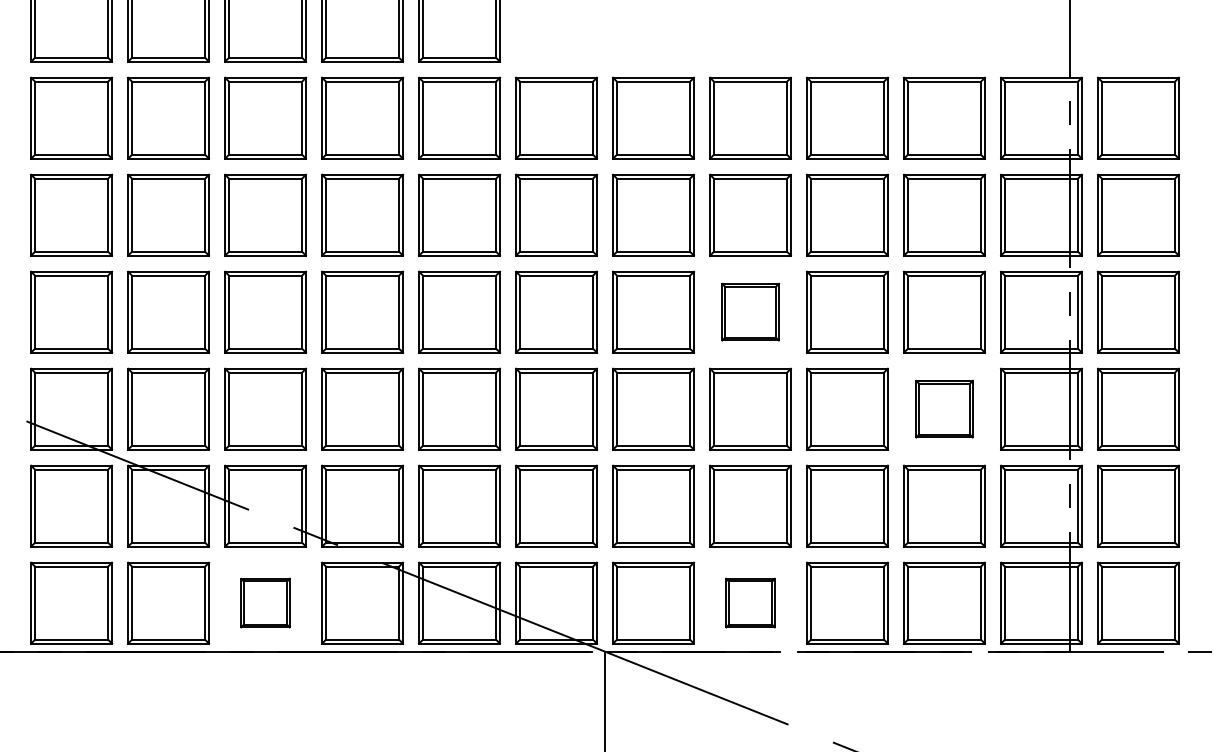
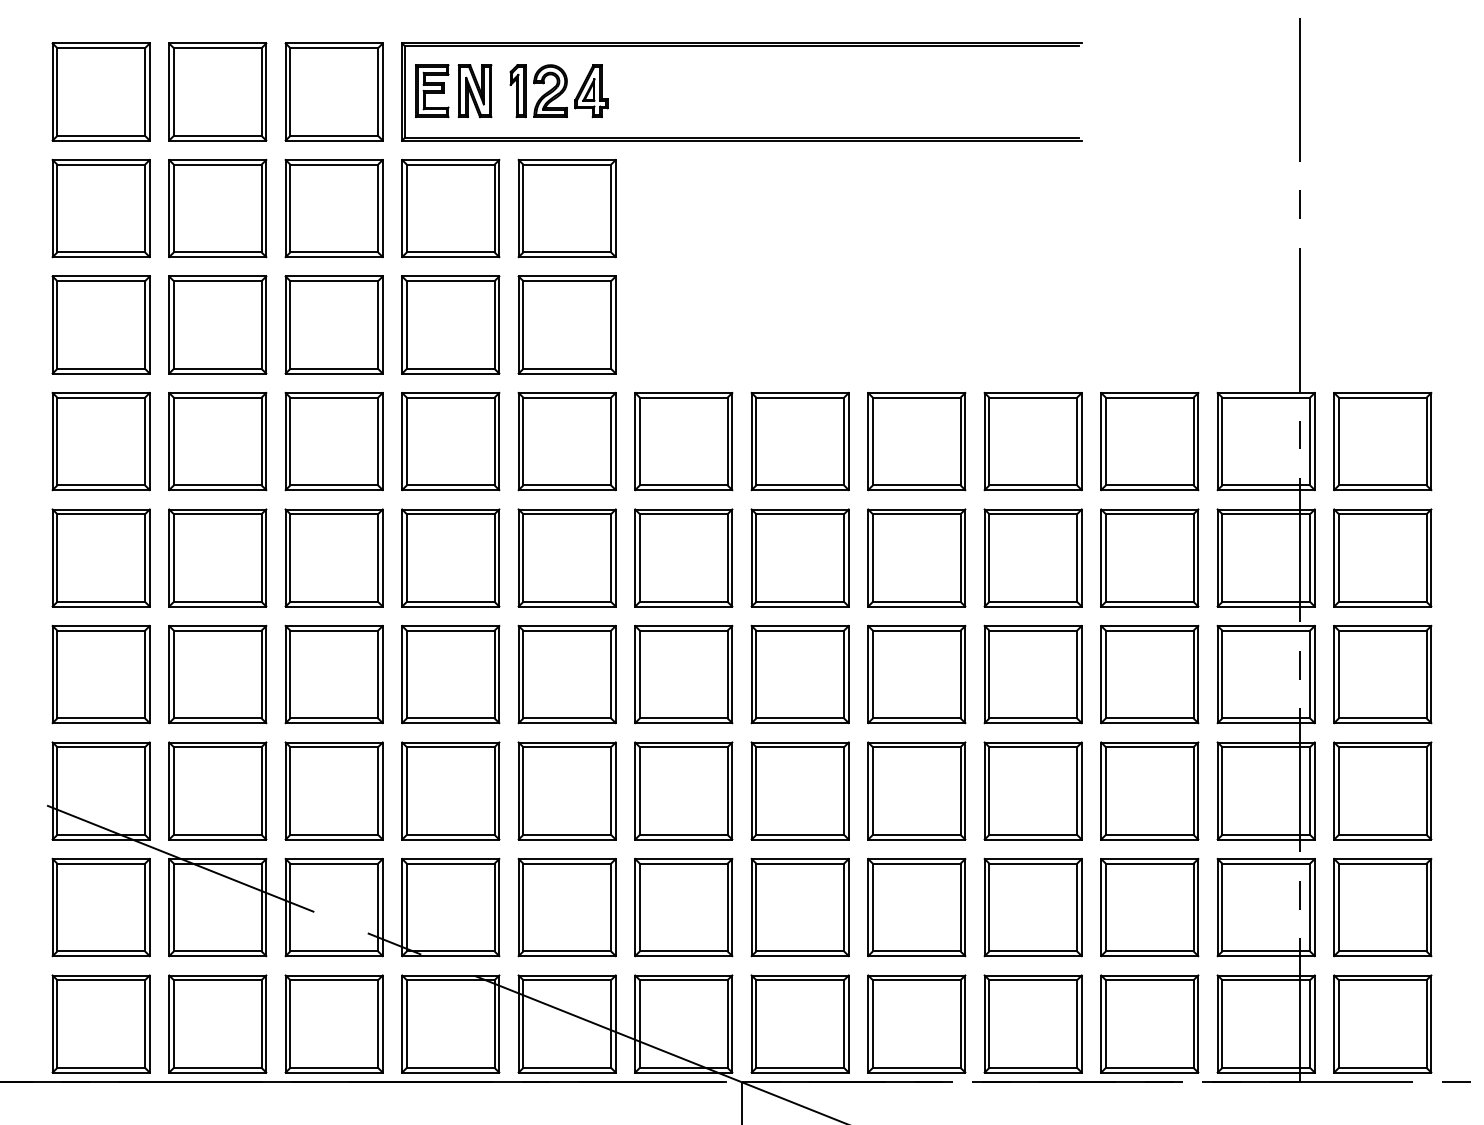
part: (750, 312) -> (916, 674), size x1.43
part: (944, 408) -> (1149, 790), size x1.43
part: (264, 602) -> (333, 1023), size x1.67
part: (750, 602) -> (916, 1023), size x1.67

